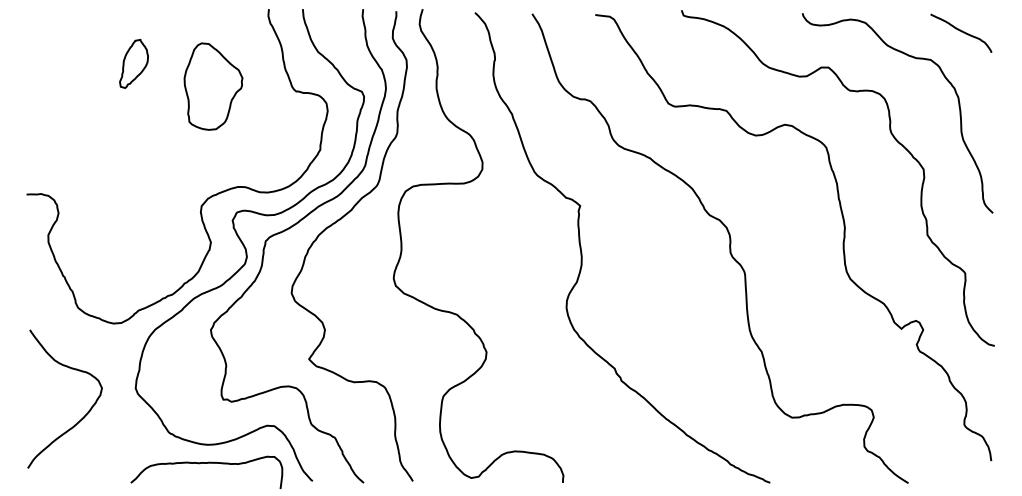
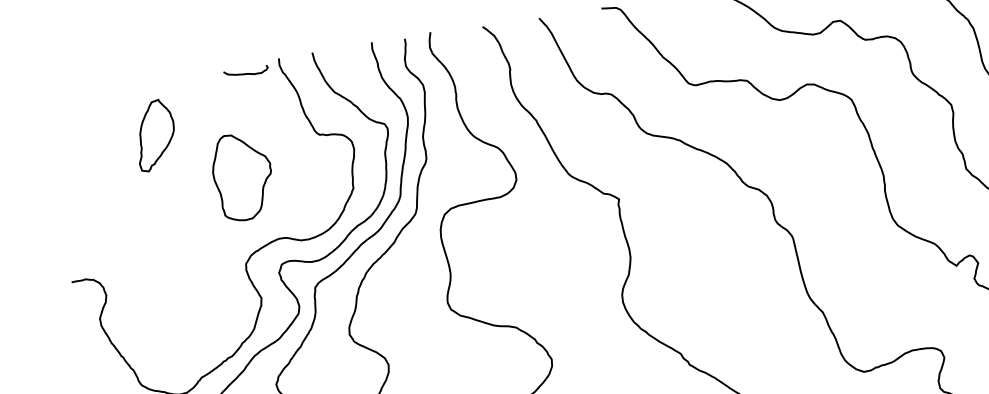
curve: (234, 18) -> (246, 73), added
part: (133, 63) -> (154, 135), size x1.43
part: (213, 86) -> (243, 176), moved

